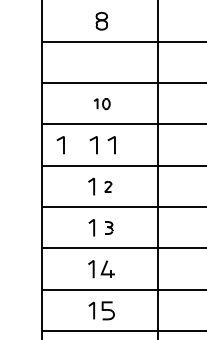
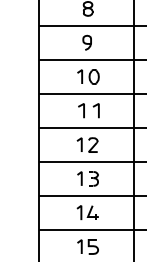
curve: (100, 62) -> (86, 42), added
part: (101, 103) -> (87, 76), size x1.67
curve: (63, 145) -> (56, 111), removed
part: (108, 186) -> (93, 144), size x1.67
part: (108, 227) -> (93, 178), size x1.43

